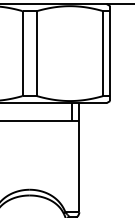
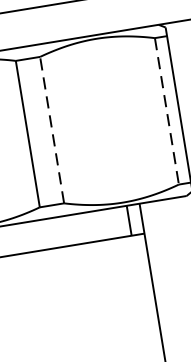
line: (36, 53) -> (51, 130), solid -> dashed
line: (103, 54) -> (167, 112), solid -> dashed

